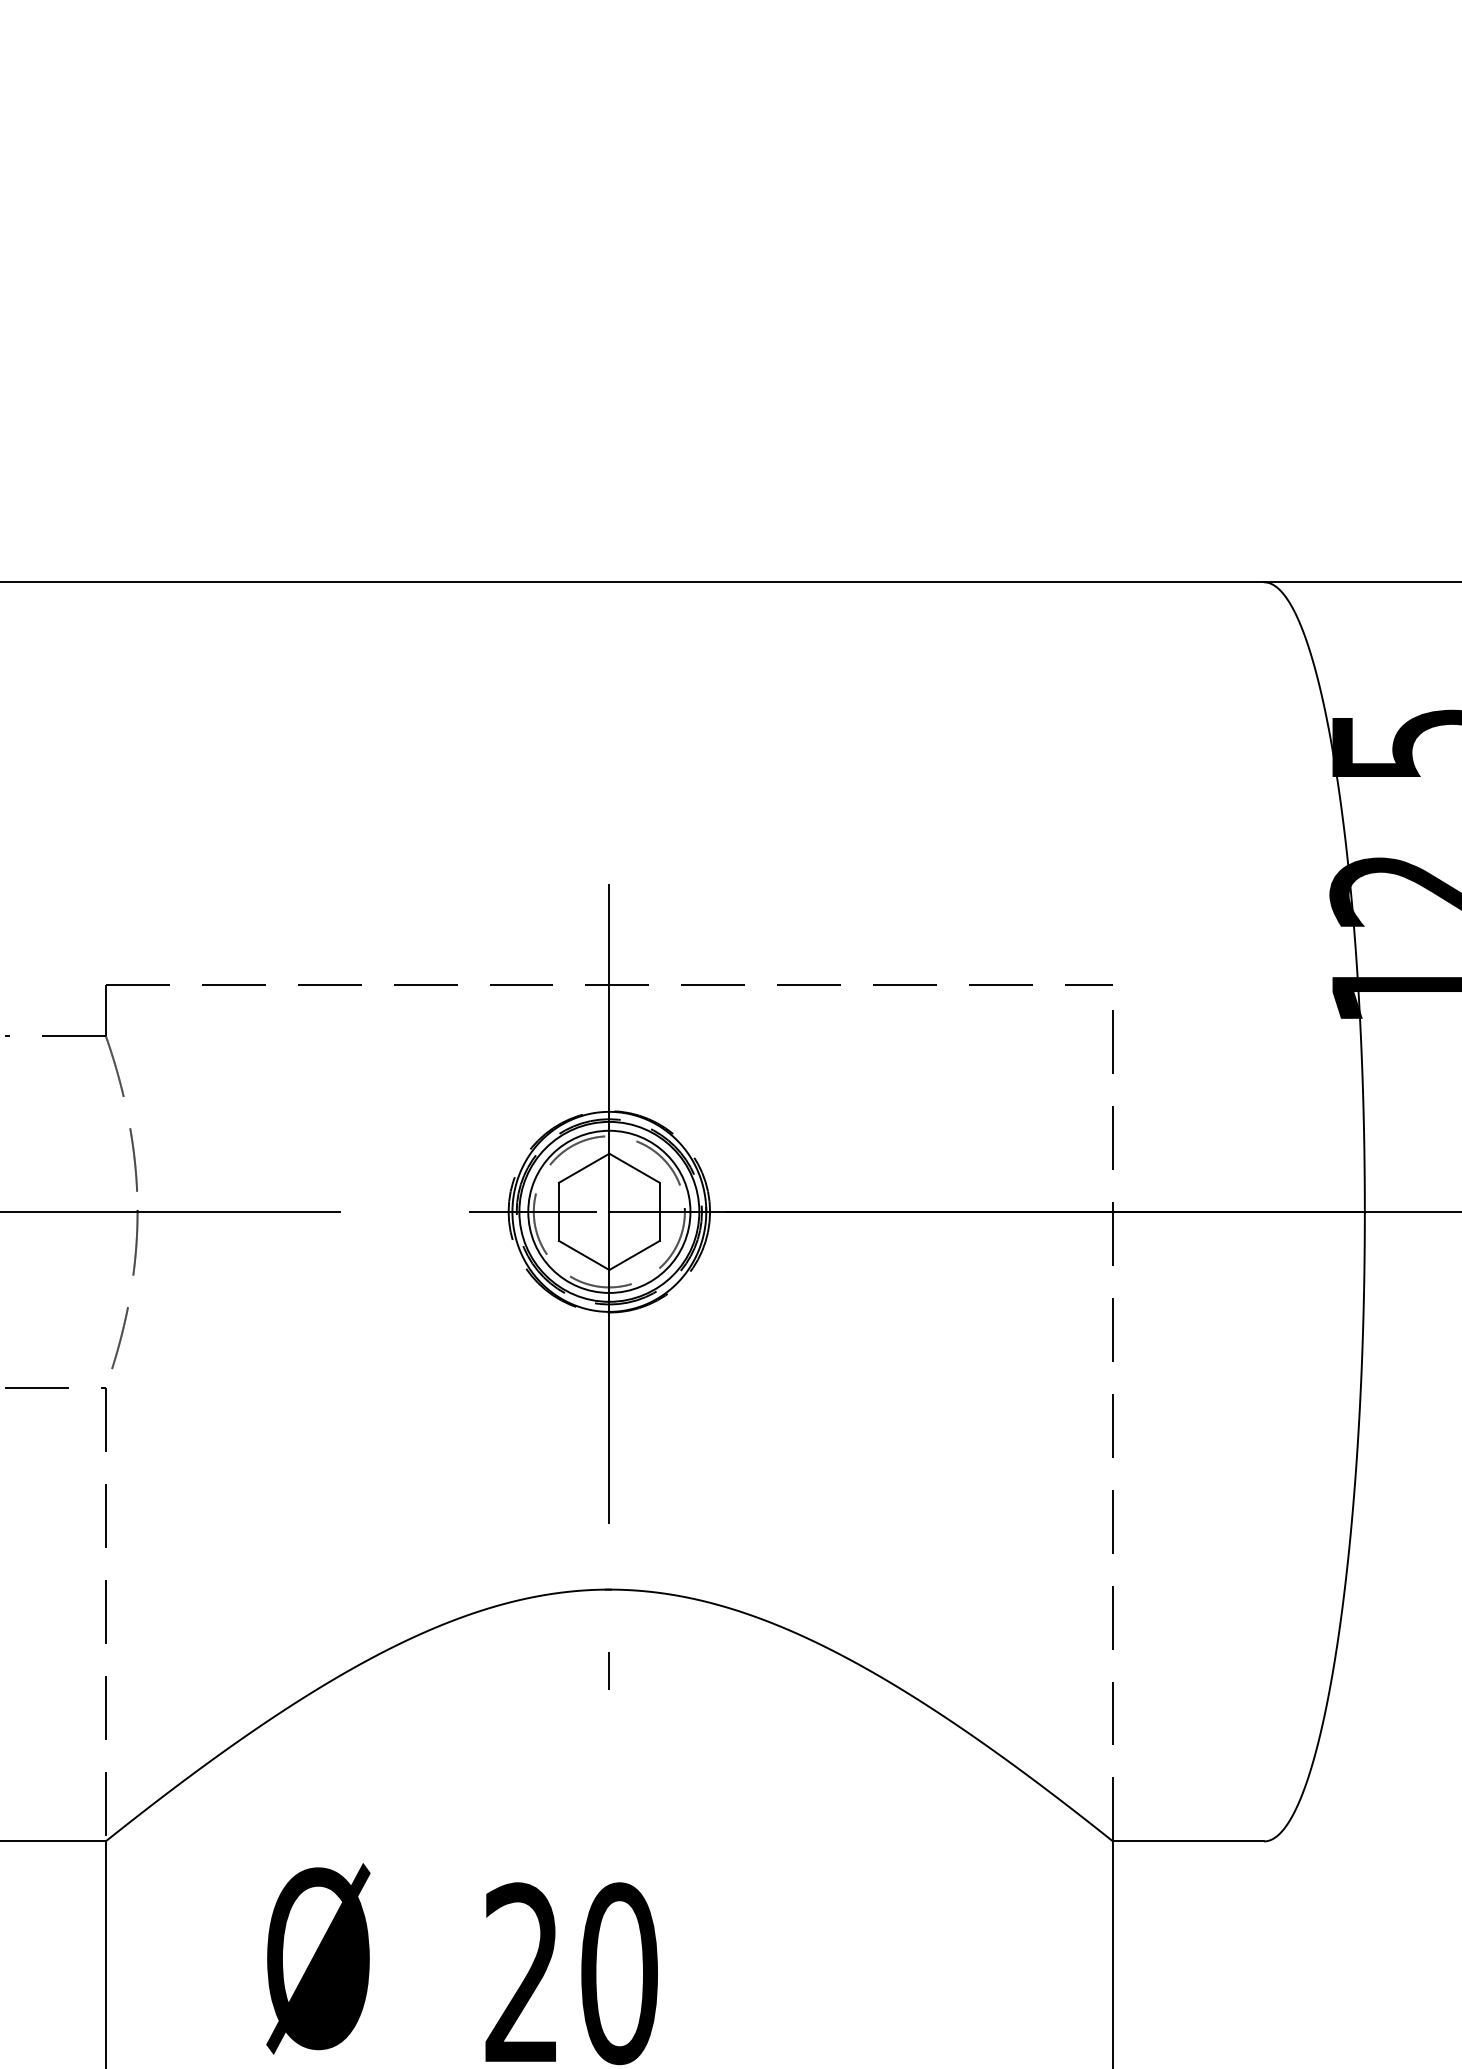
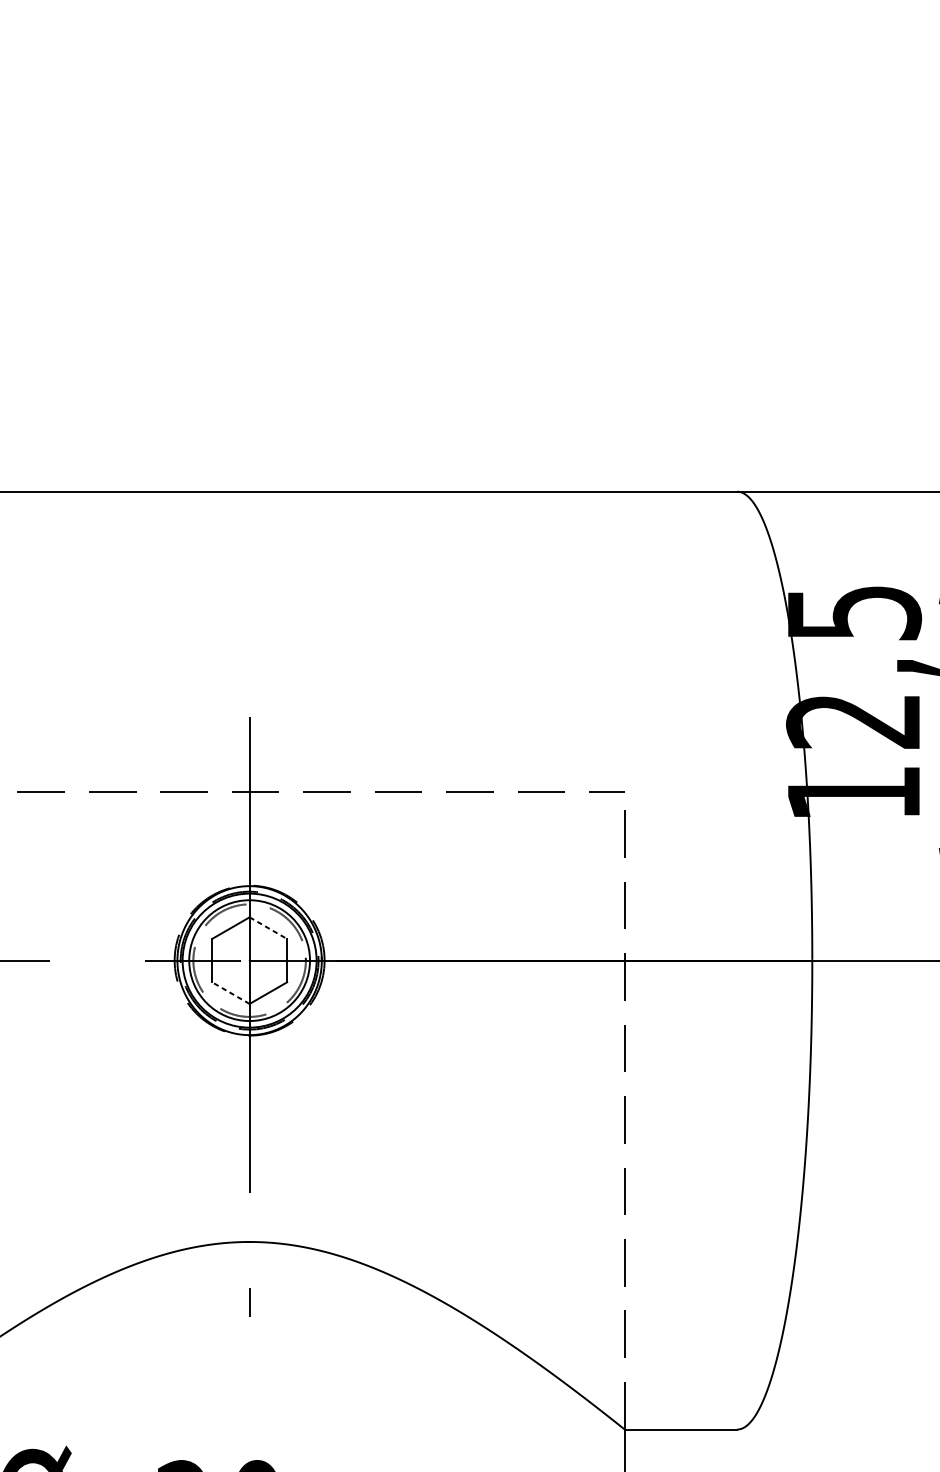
line: (634, 1168) -> (268, 928), solid -> dashed
line: (583, 1255) -> (230, 993), solid -> dashed

